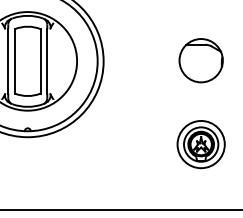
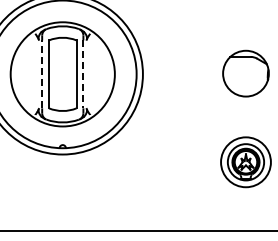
line: (8, 61) -> (42, 74), solid -> dashed
line: (47, 61) -> (83, 74), solid -> dashed

